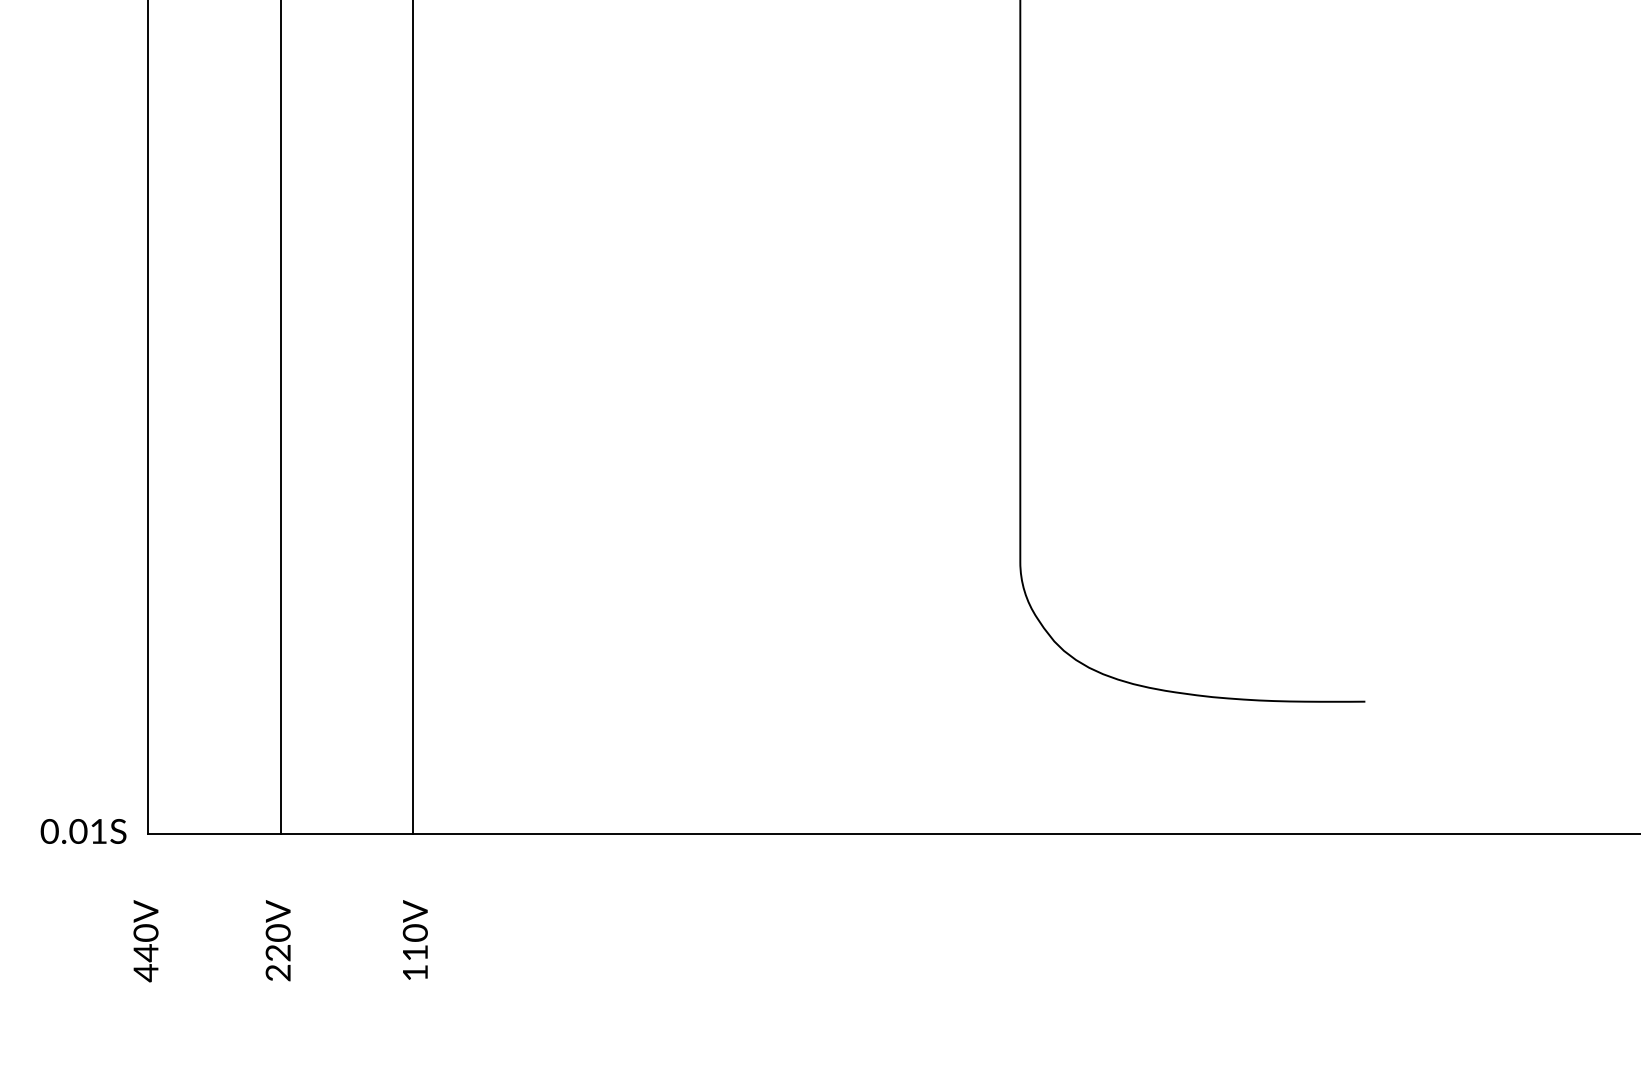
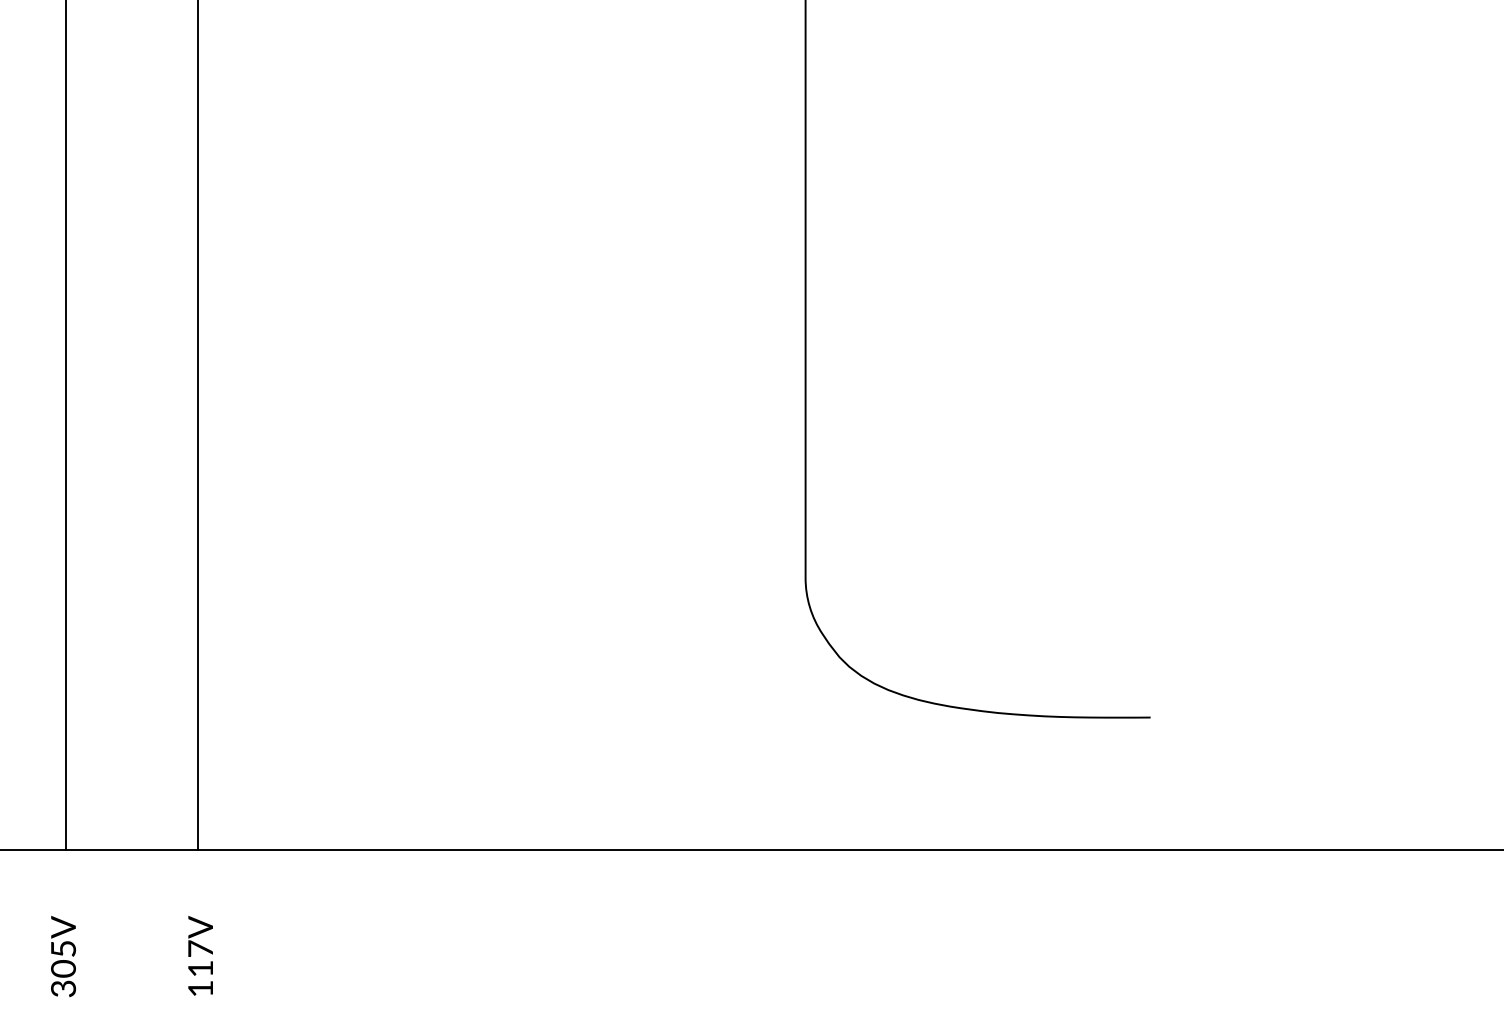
text: (414, 932) -> (199, 948), 110V -> 117V
text: (277, 952) -> (62, 968), 220V -> 305V

